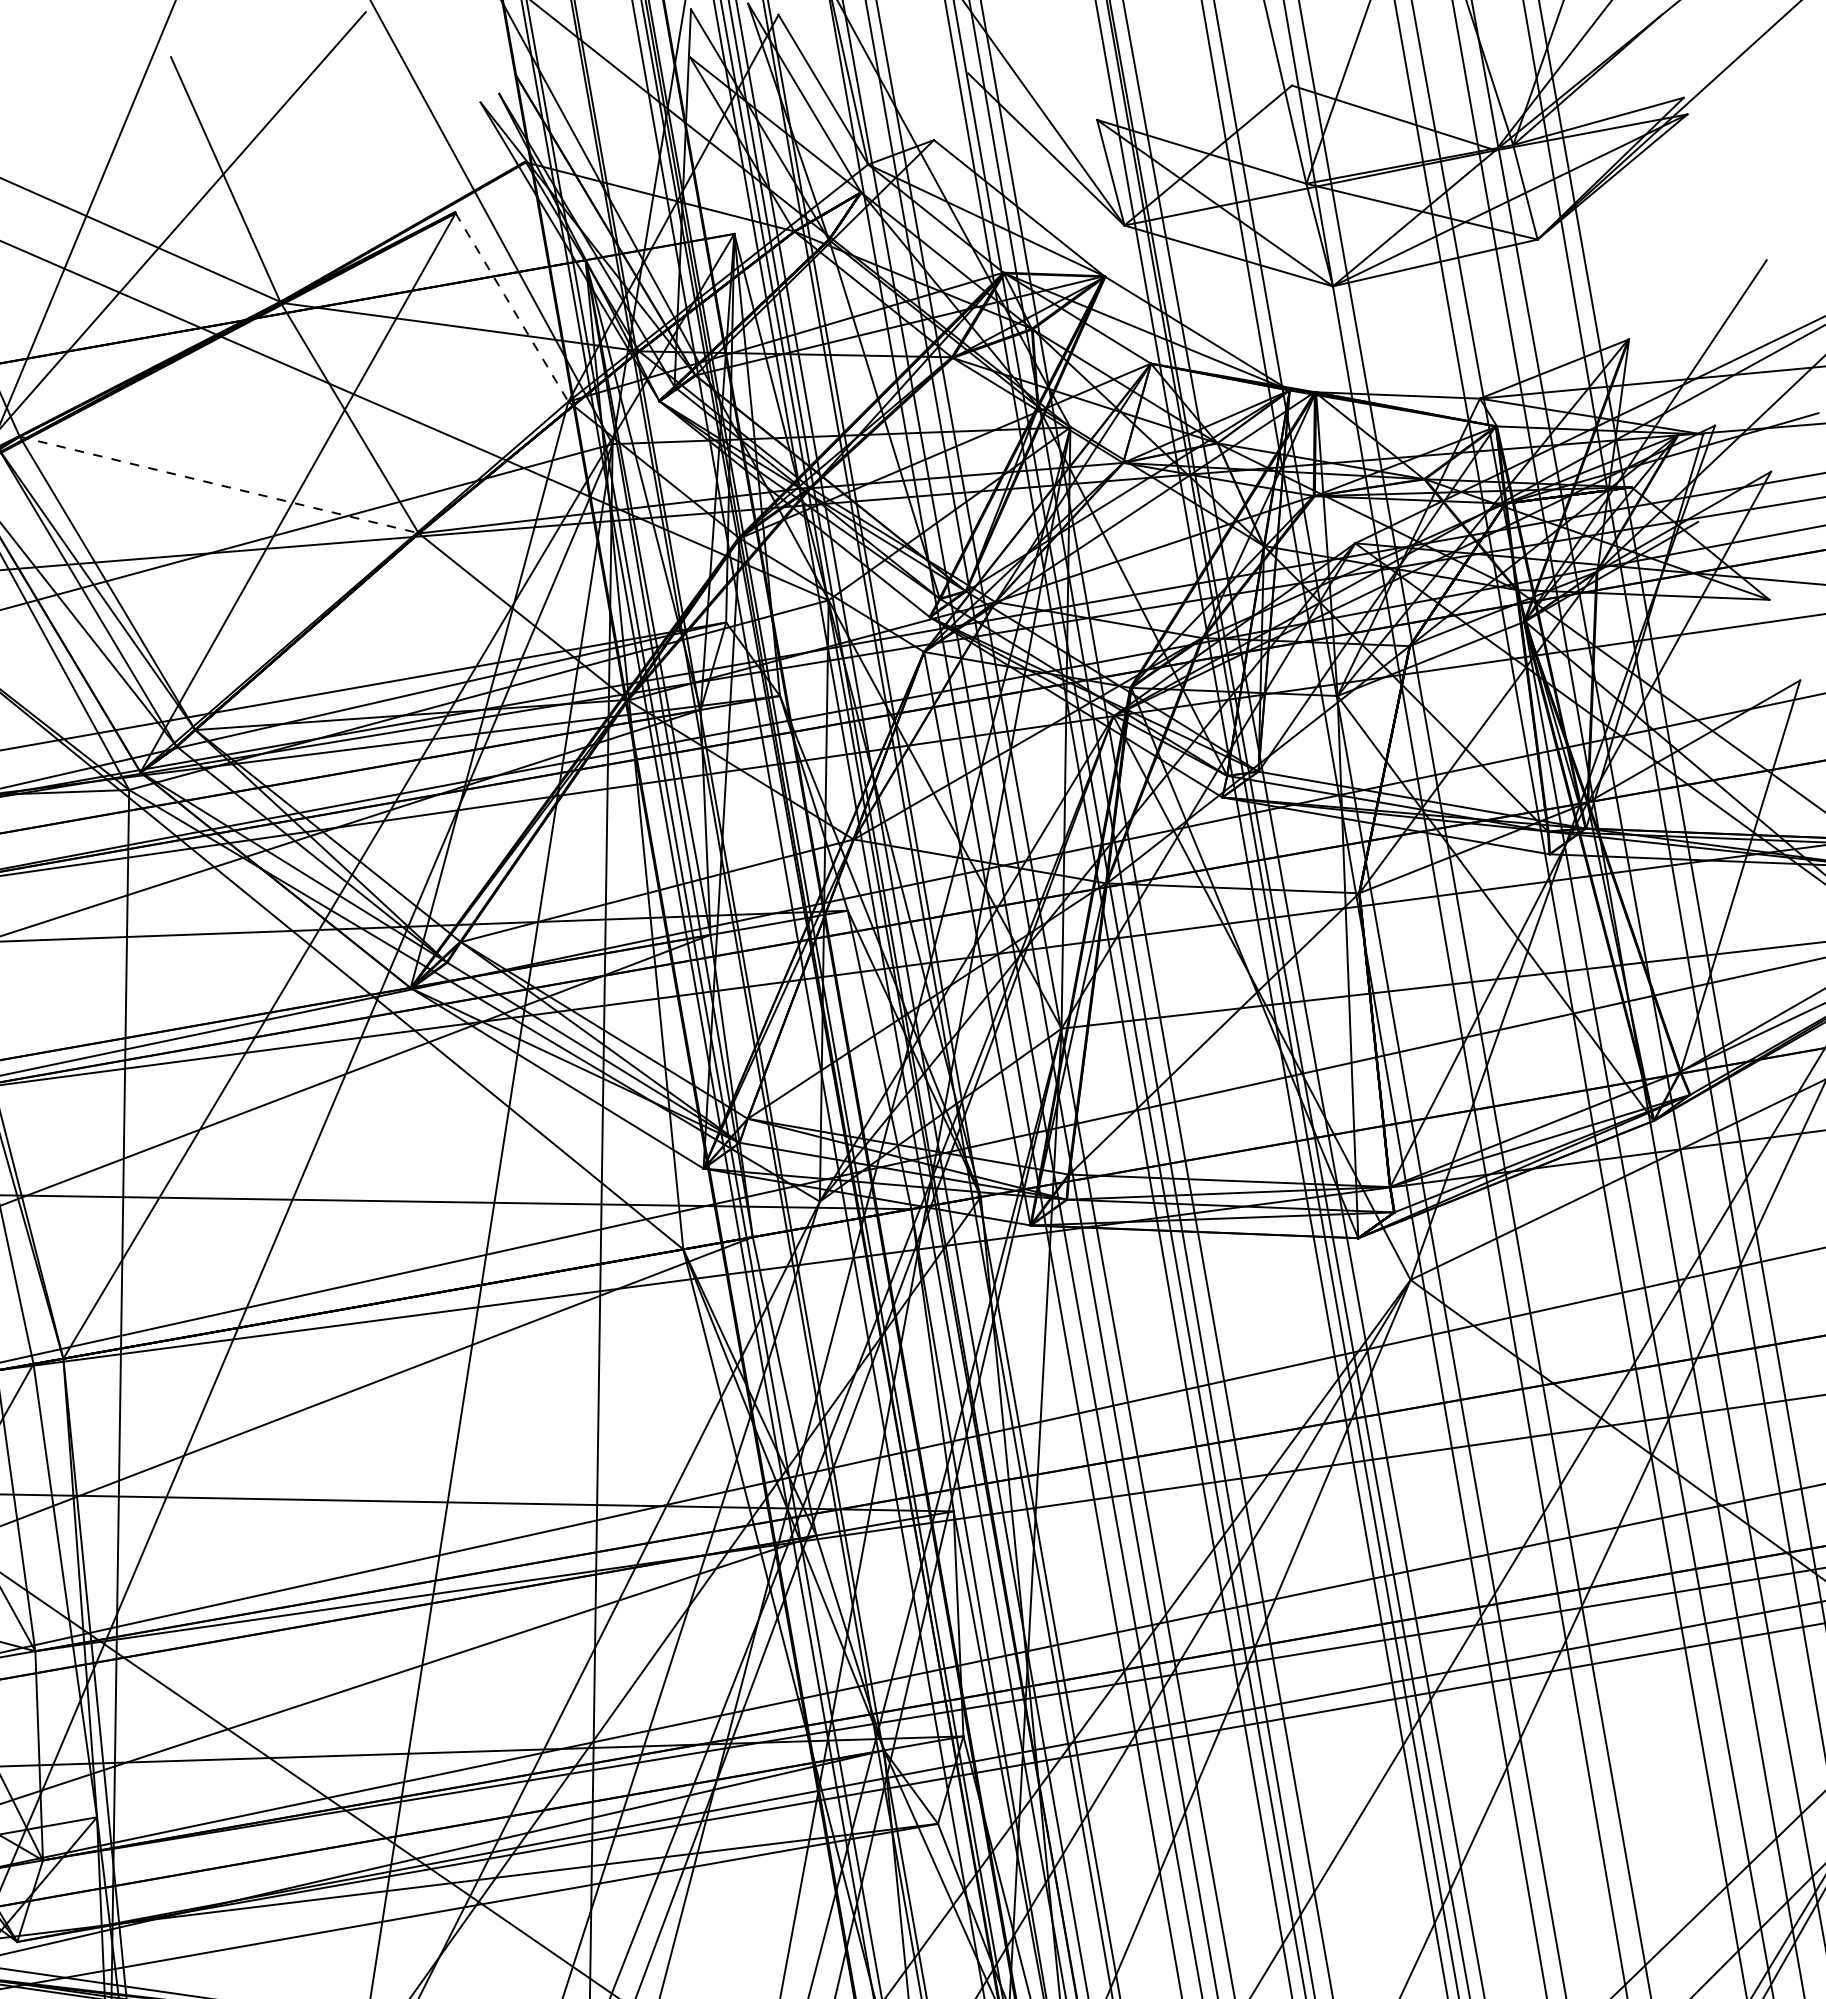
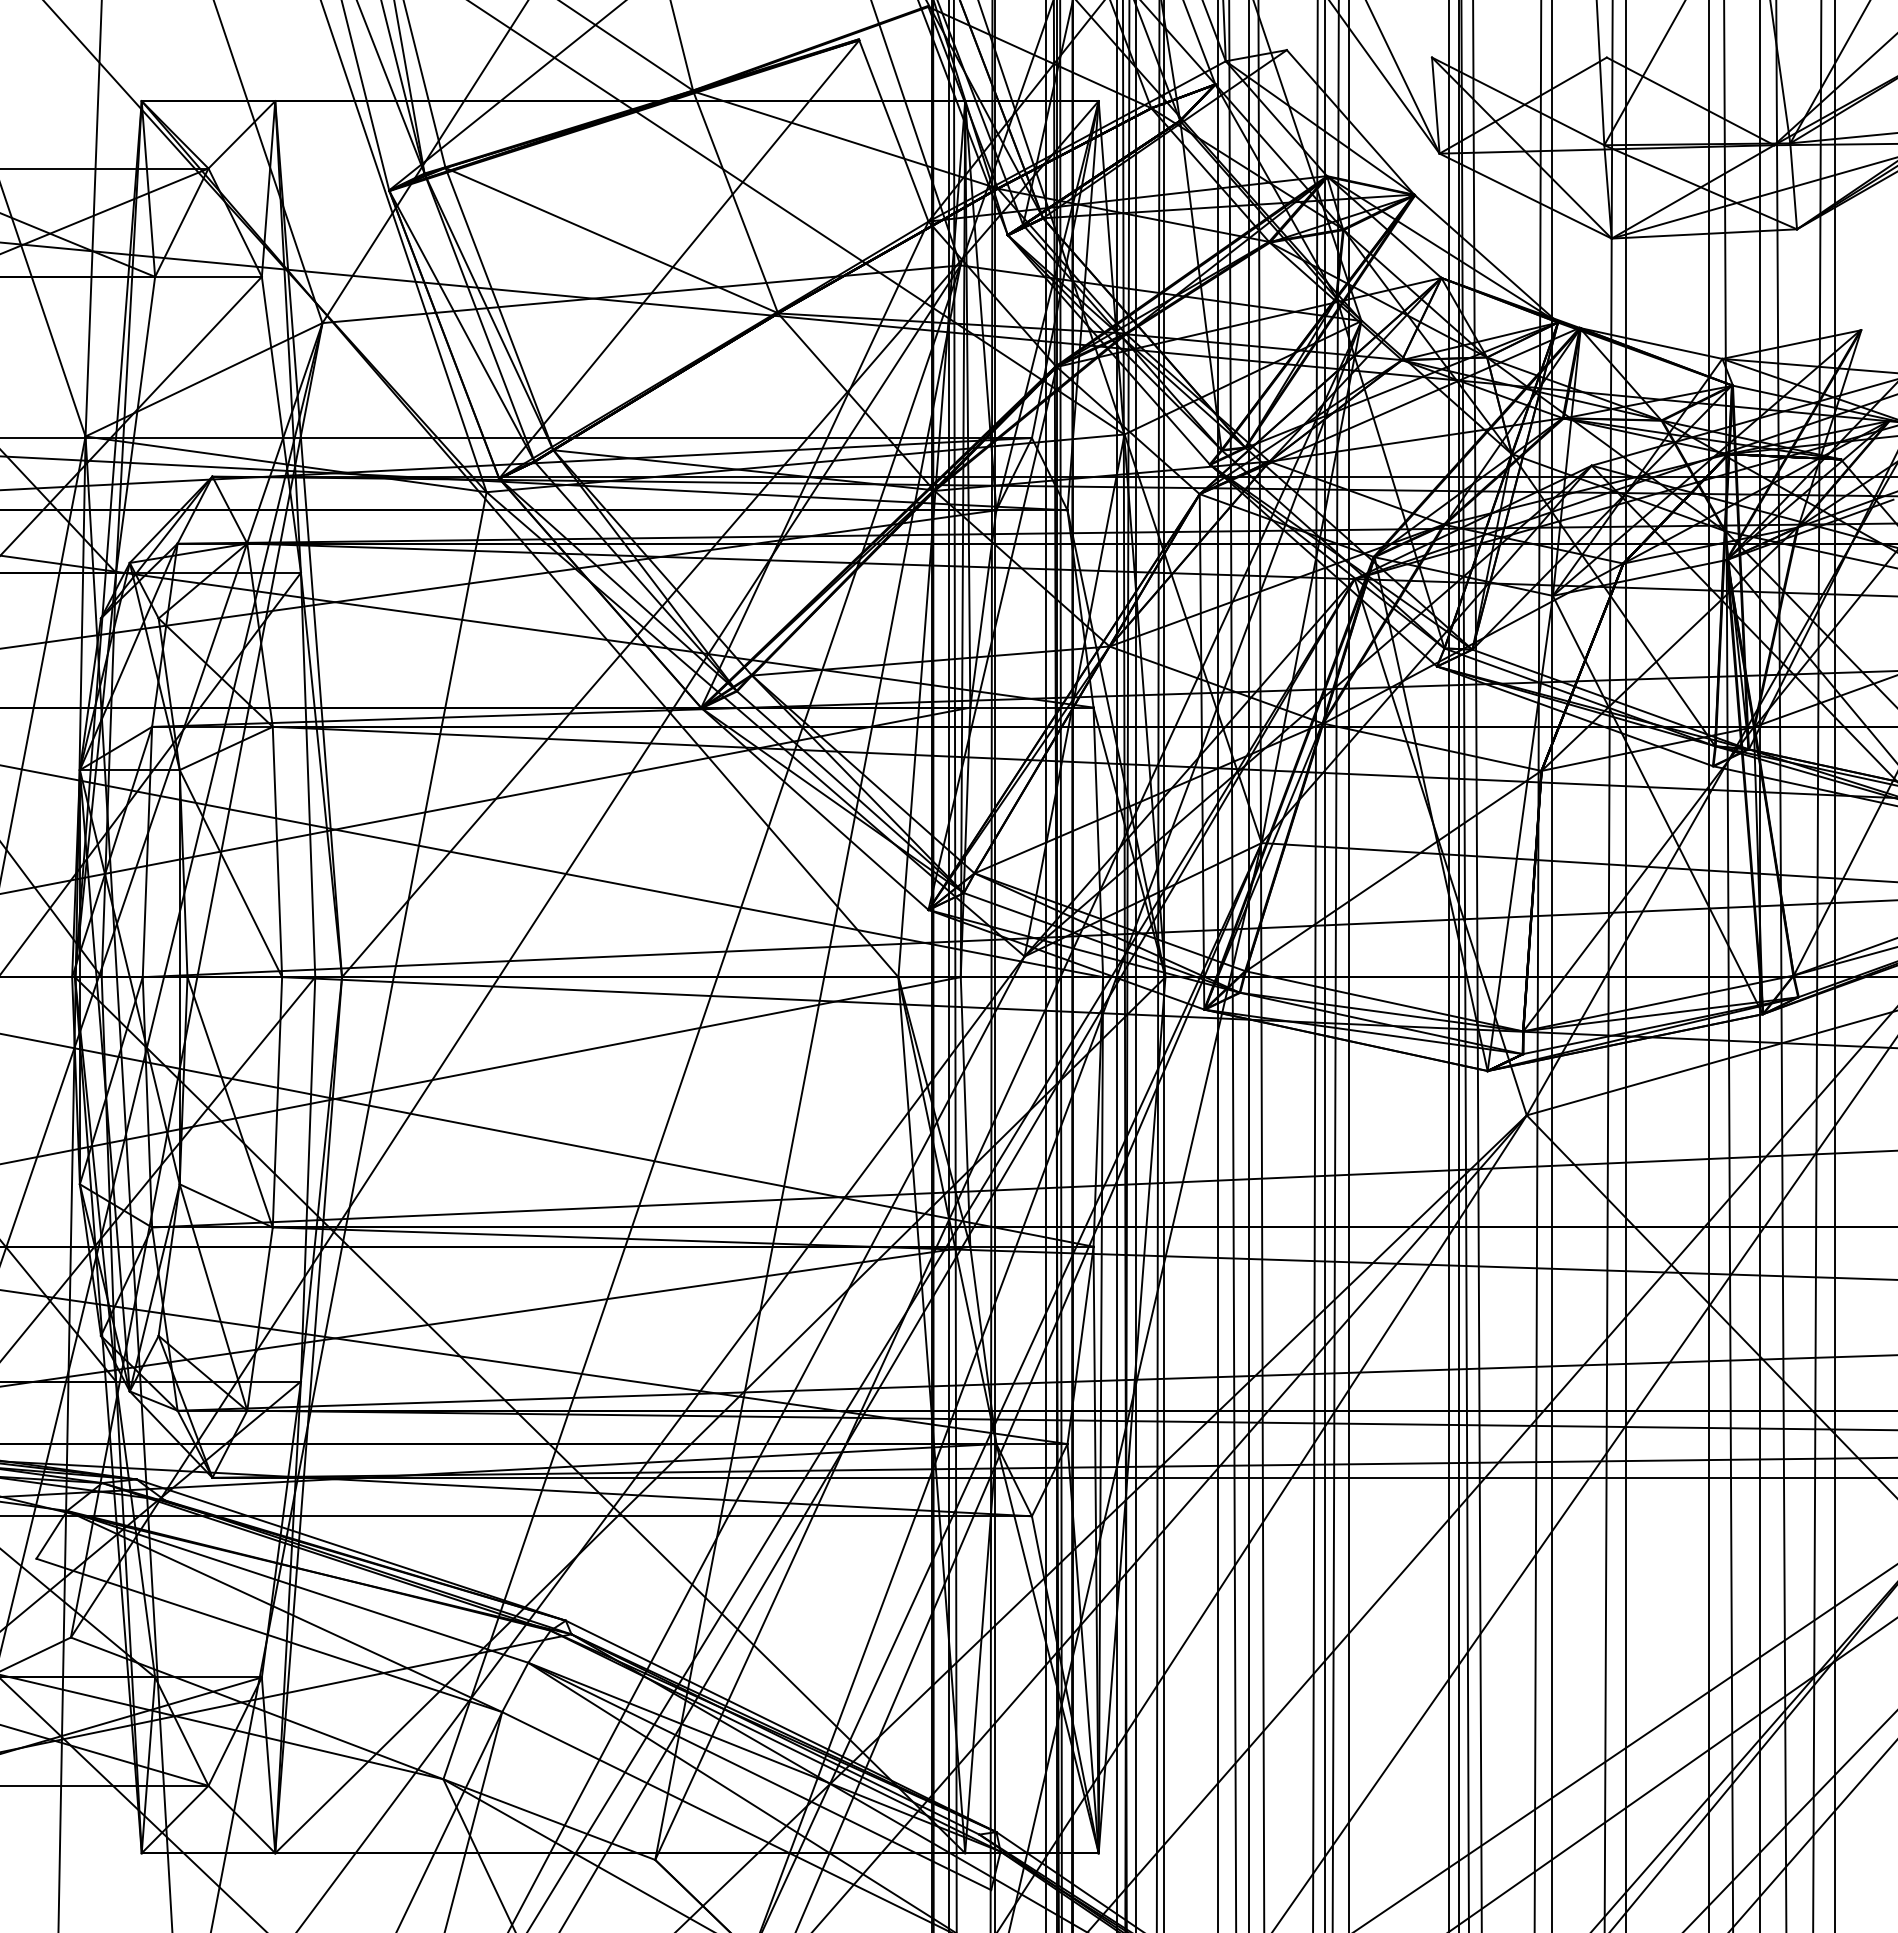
line: (512, 307) -> (894, 131), dashed -> solid
line: (219, 484) -> (612, 240), dashed -> solid

